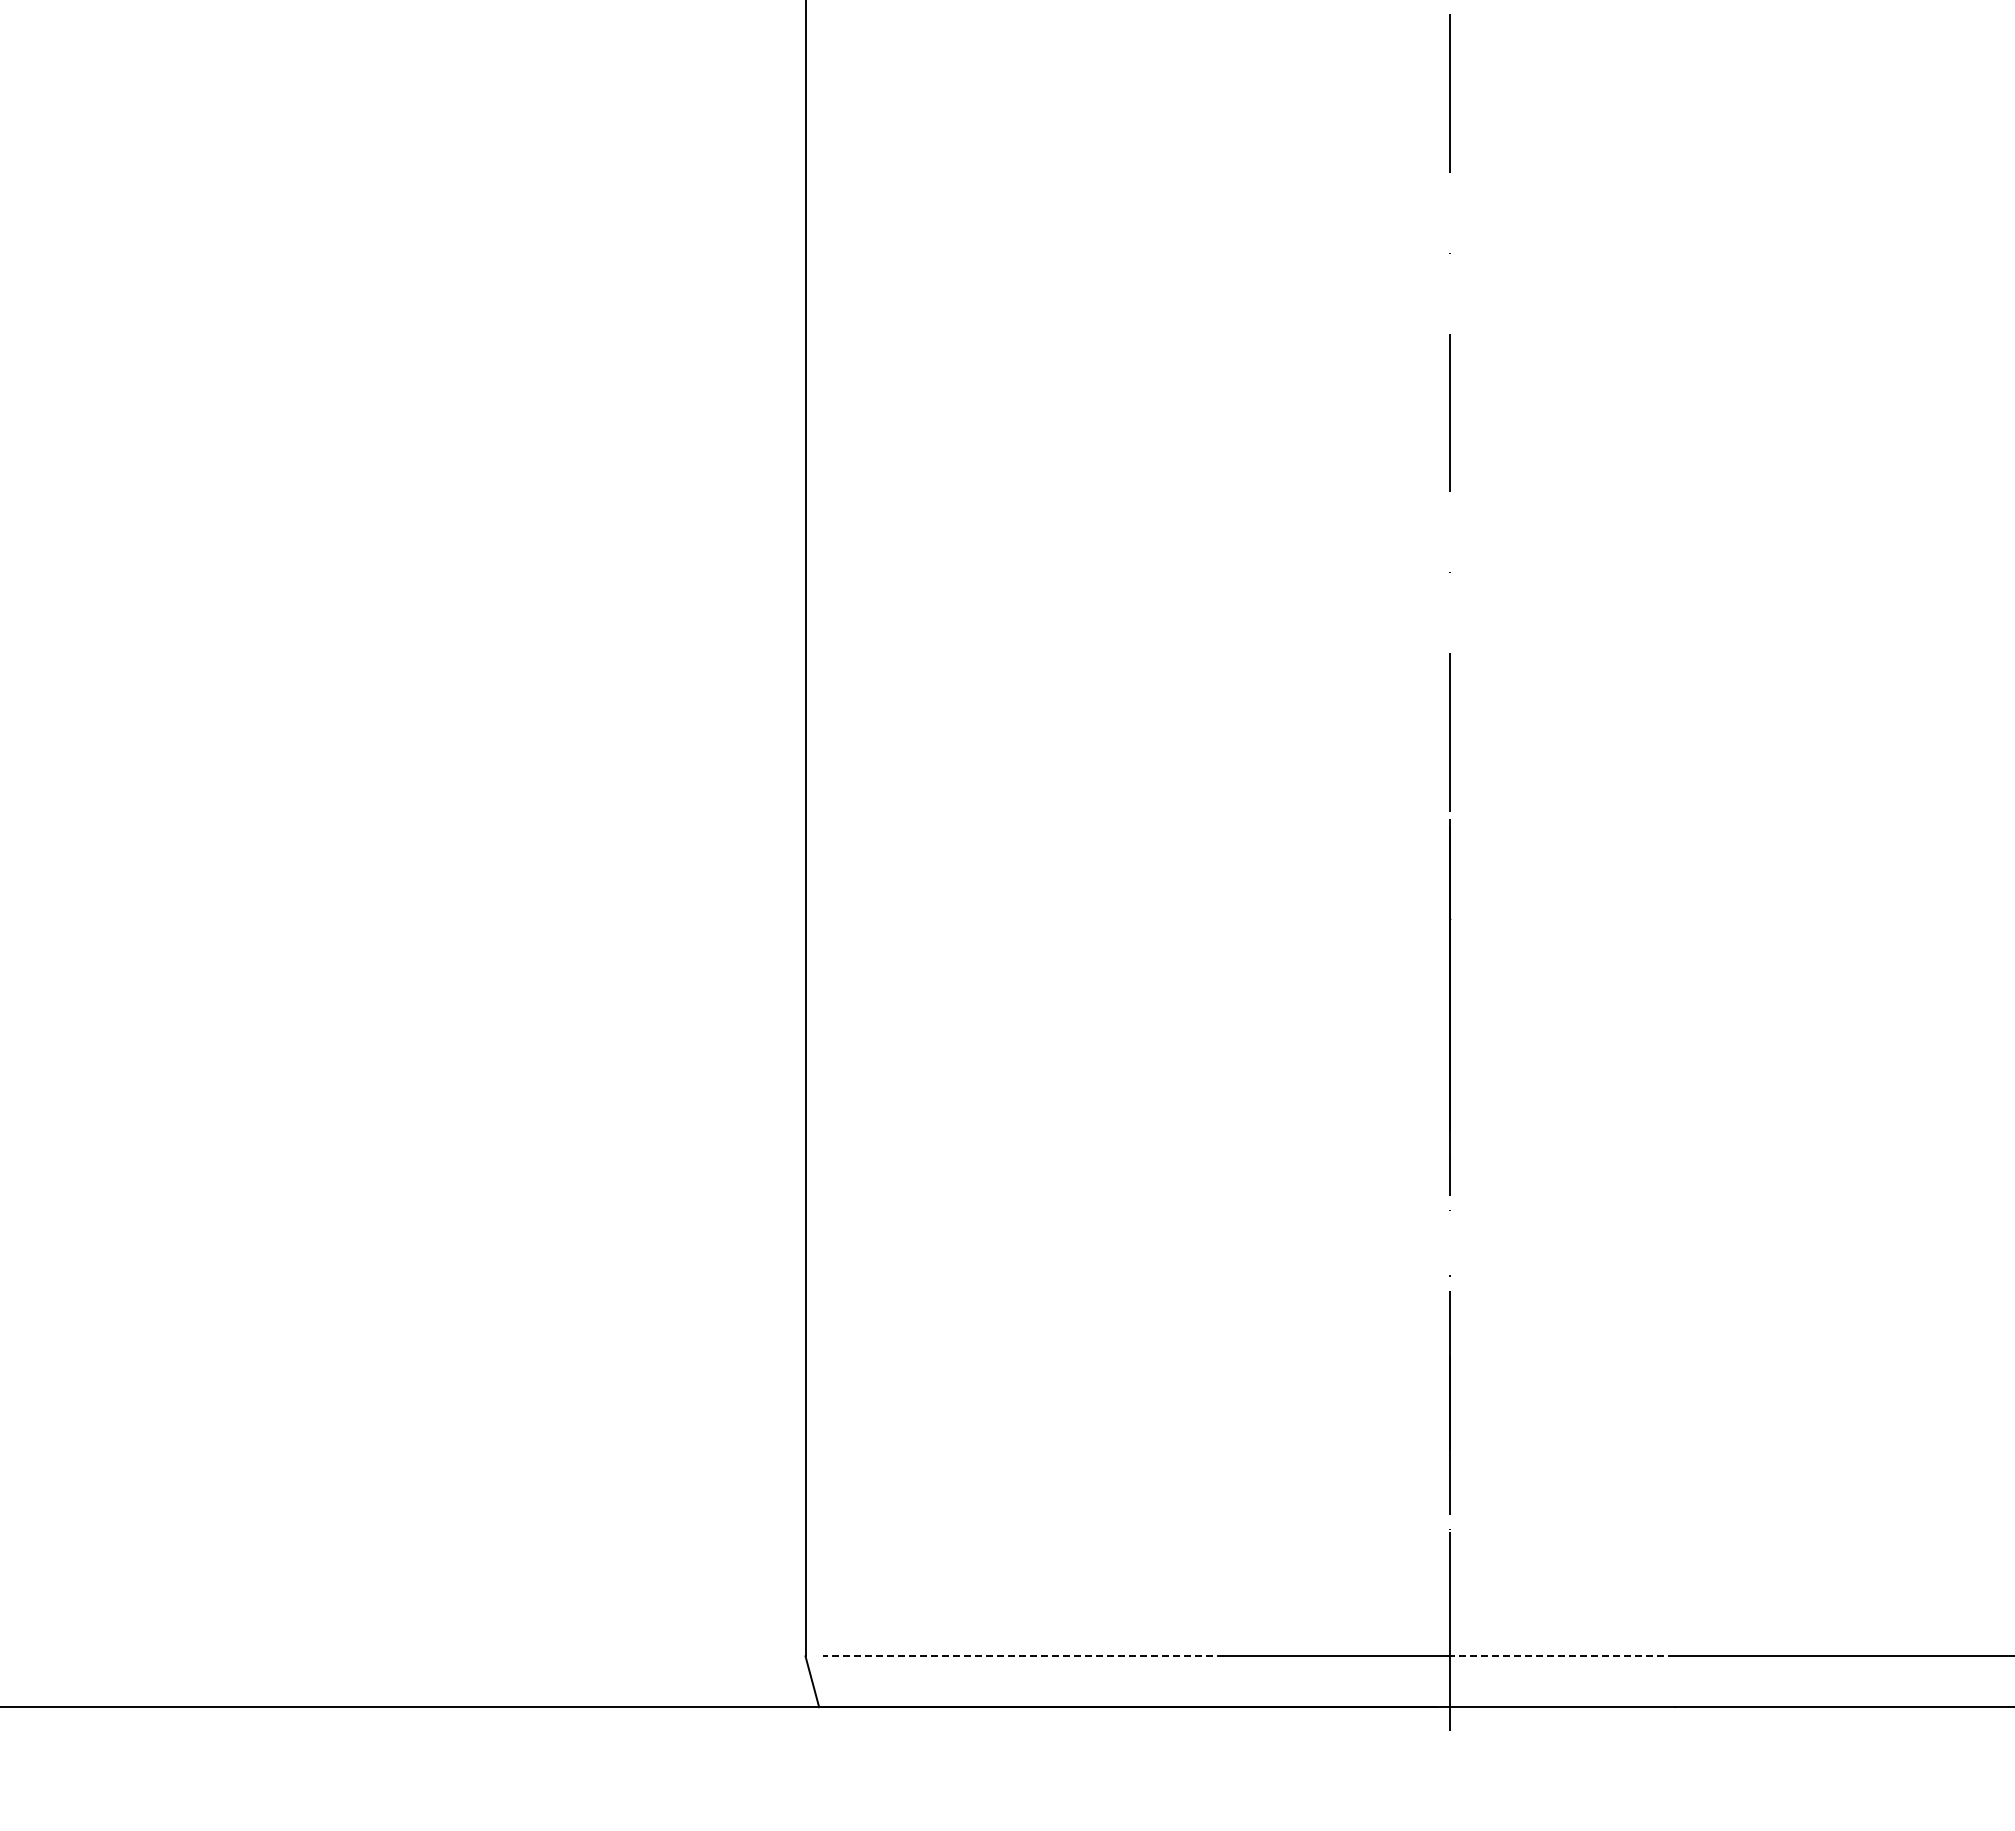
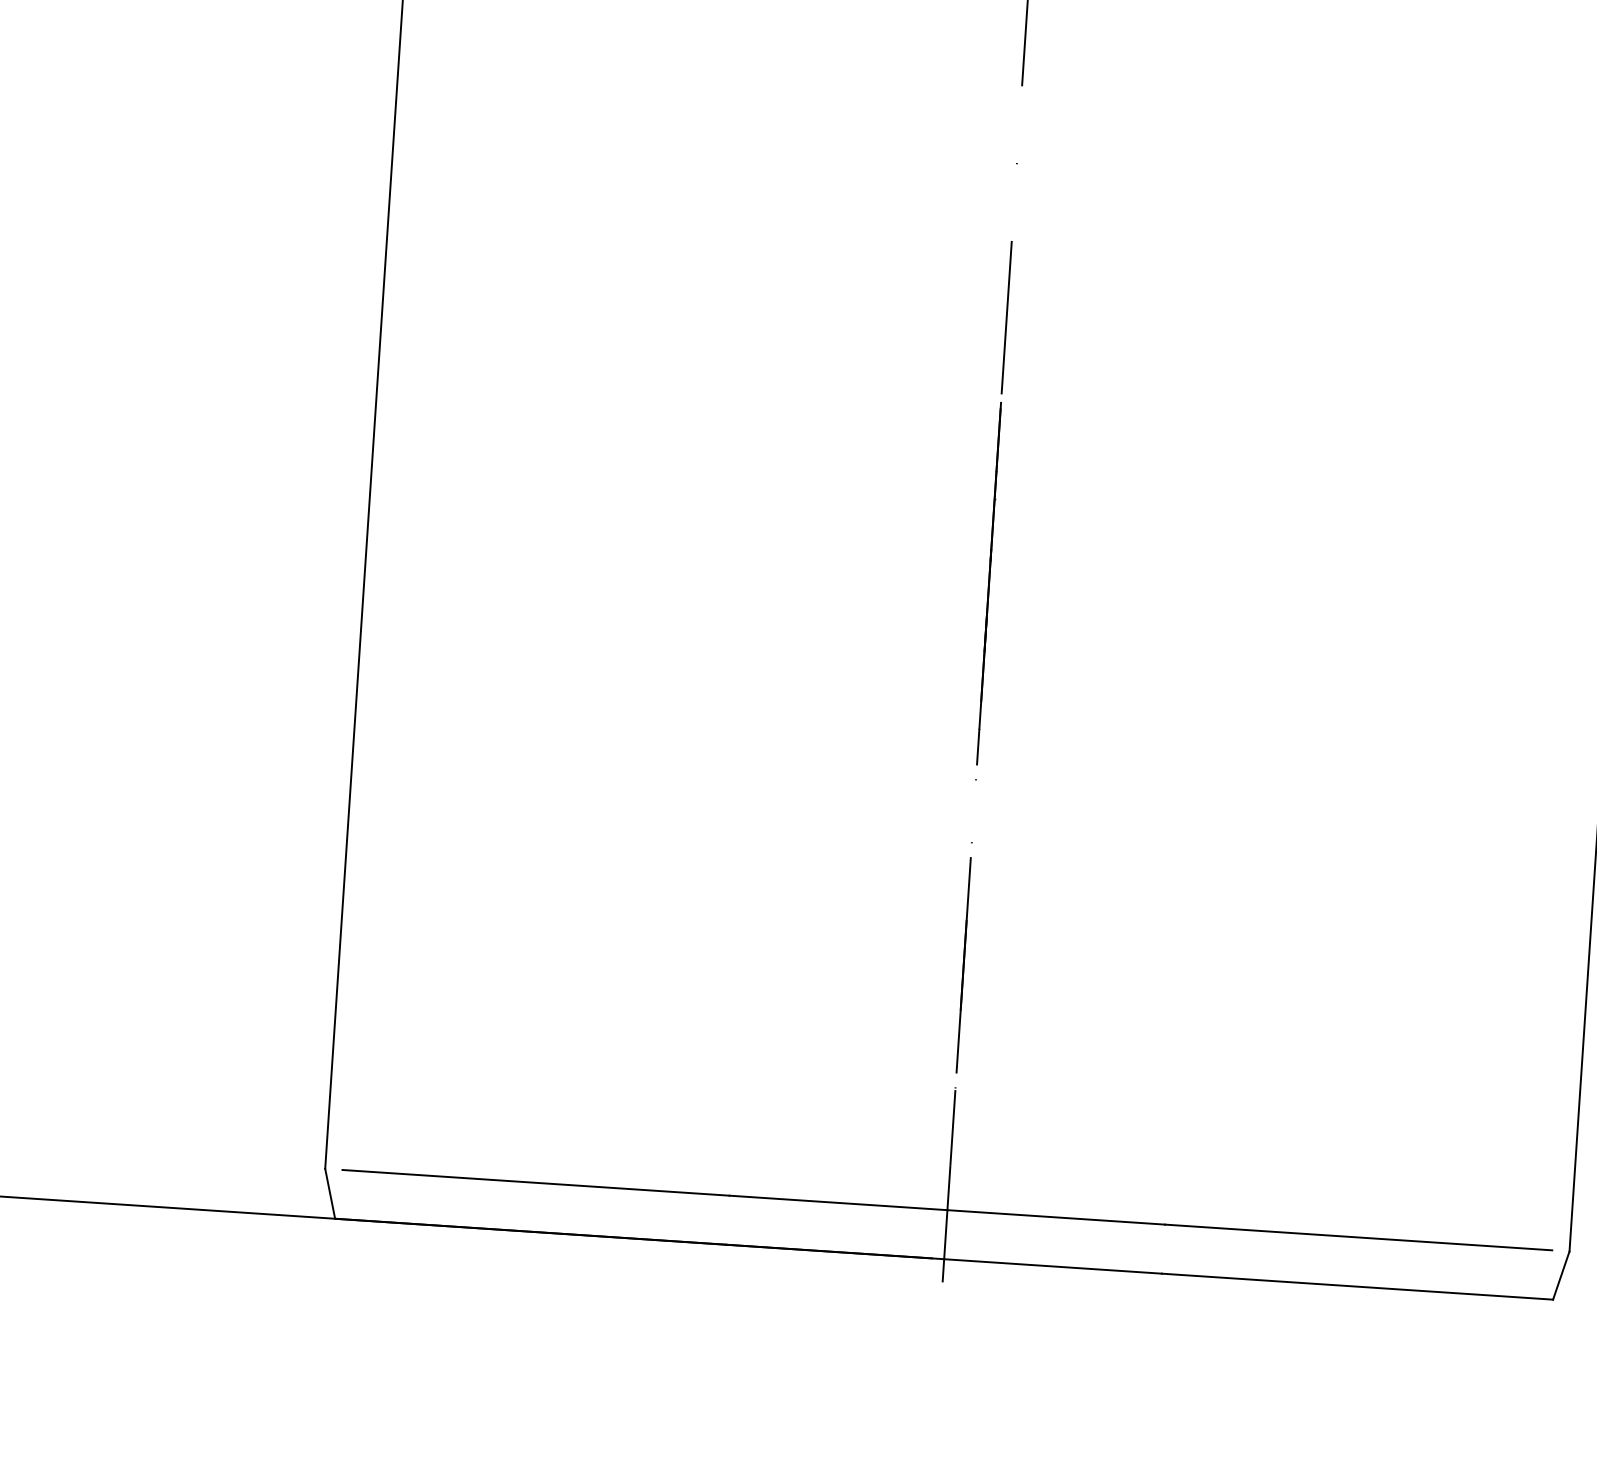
line: (1023, 1656) -> (535, 1182), dashed -> solid
line: (1562, 1656) -> (1056, 1217), dashed -> solid

